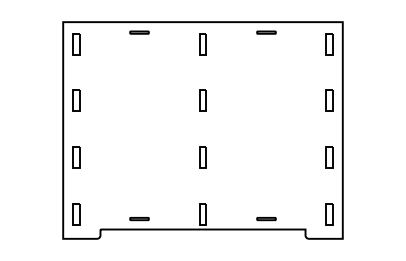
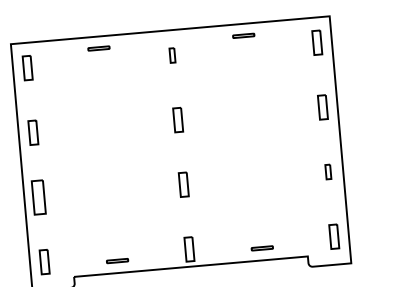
part: (202, 44) -> (171, 55), size x0.6
part: (76, 157) -> (39, 197), size x1.4
part: (329, 157) -> (328, 171), size x0.6

